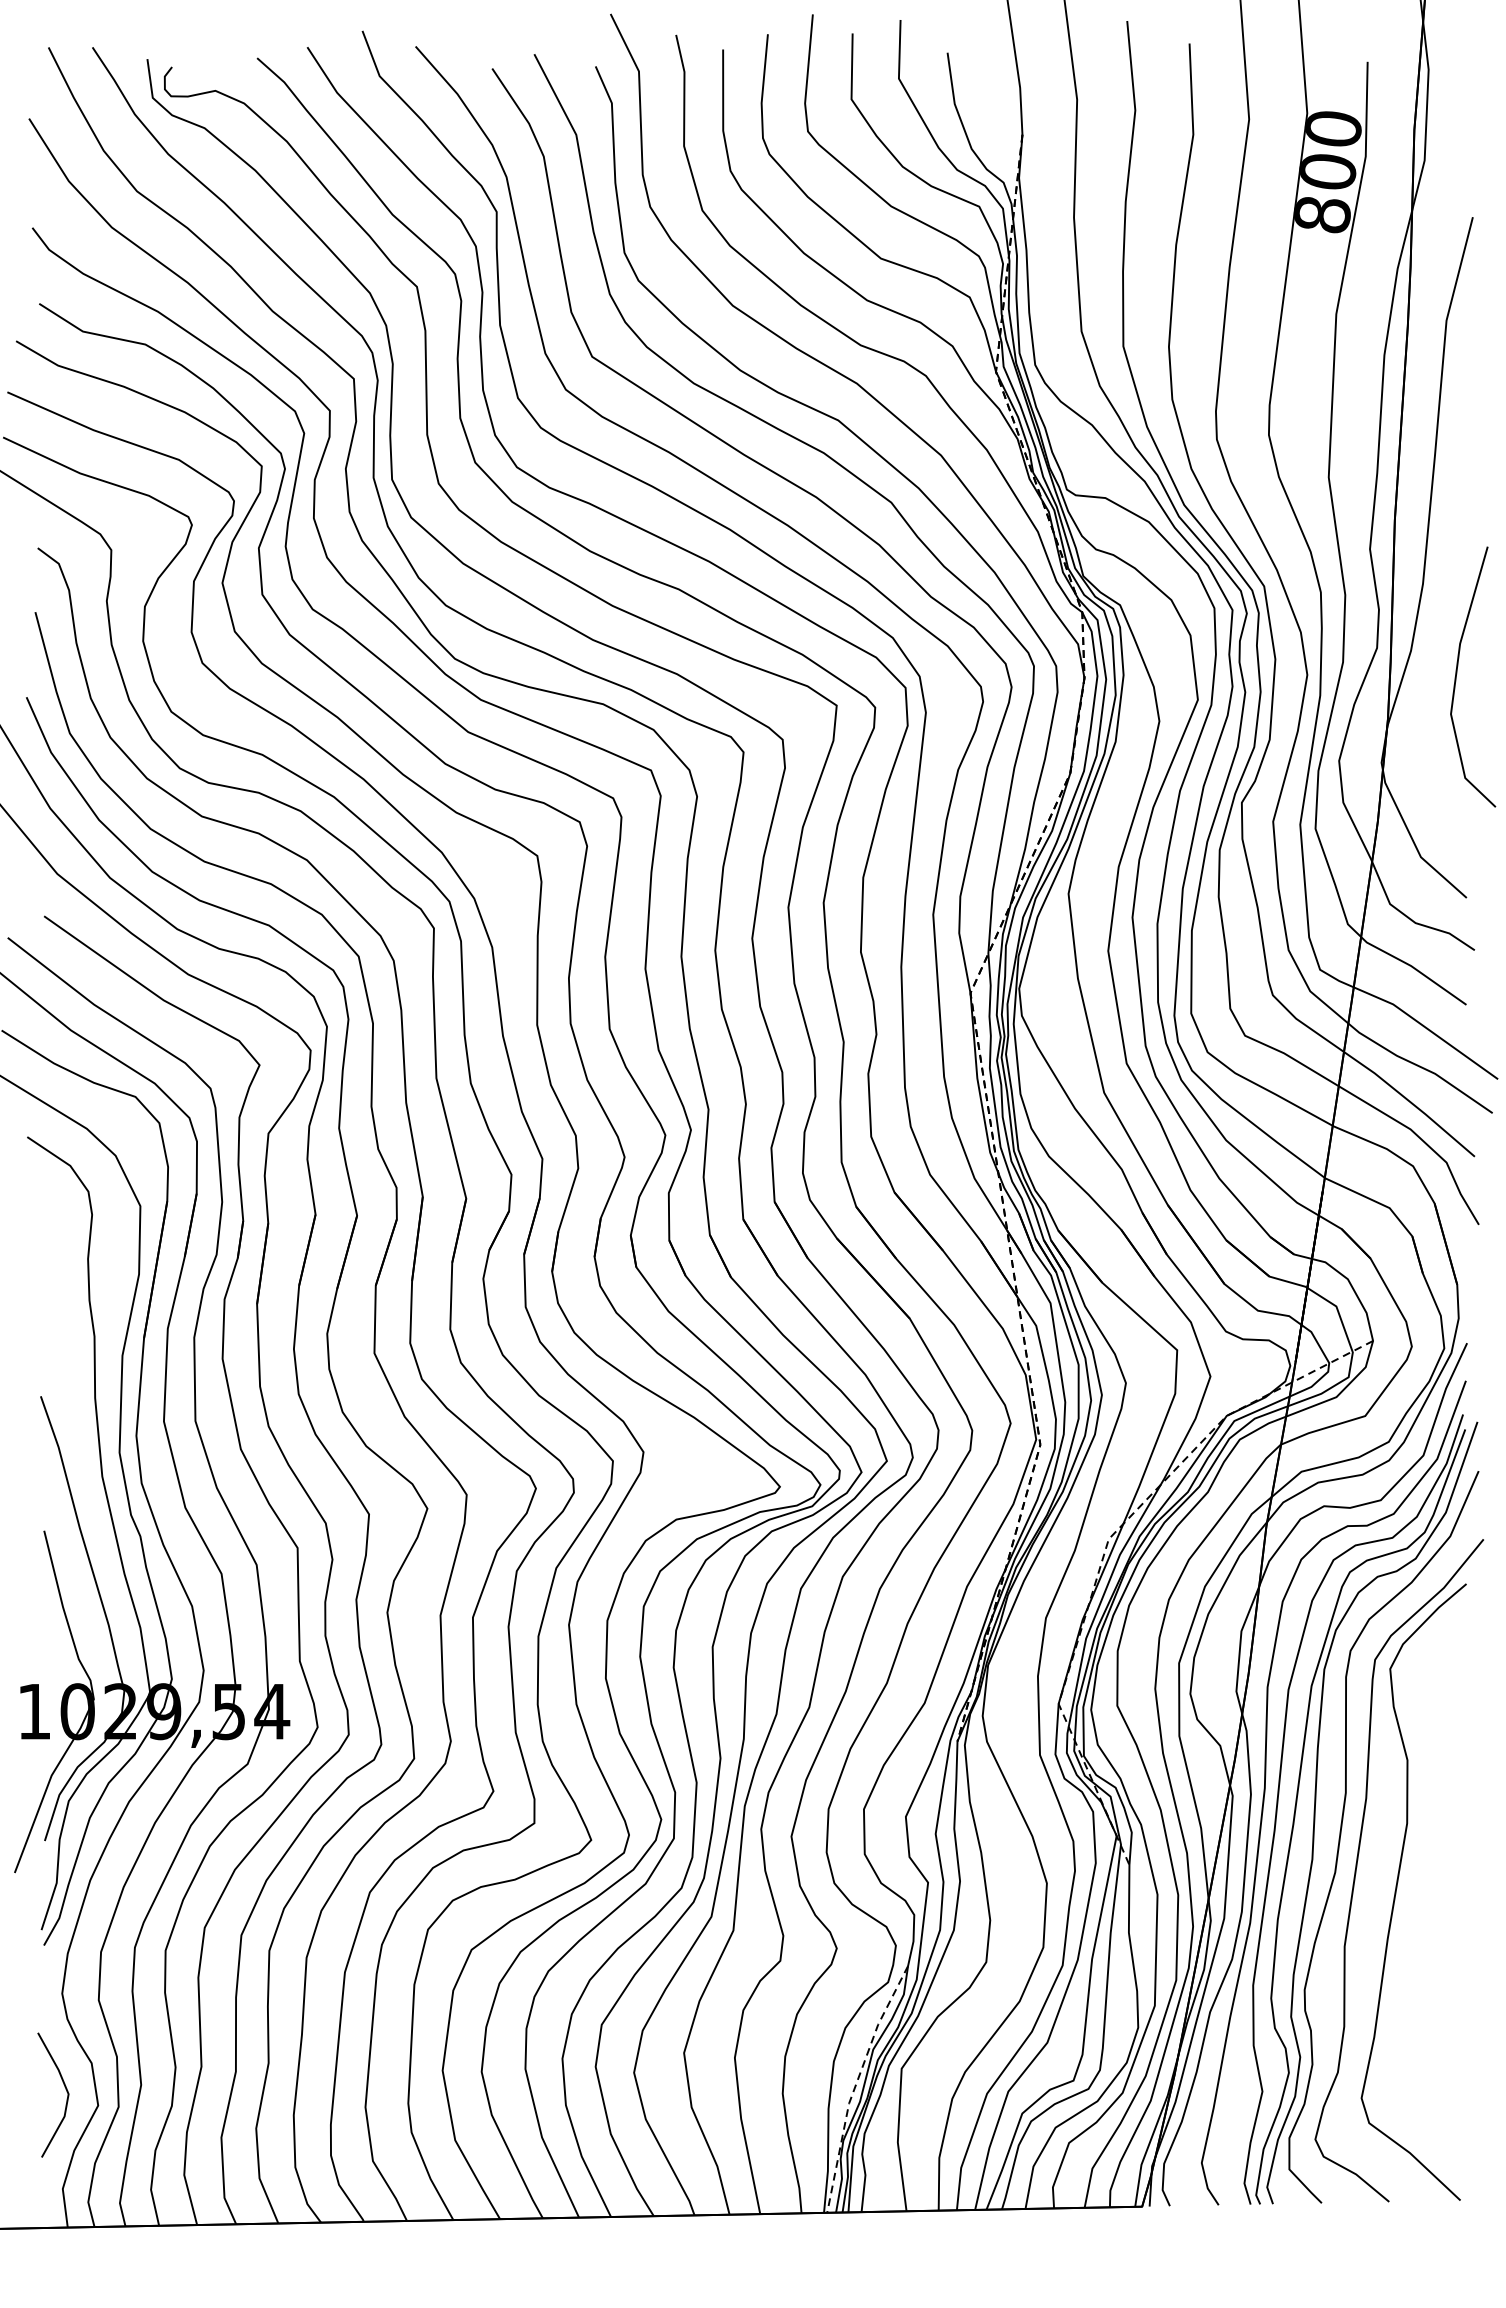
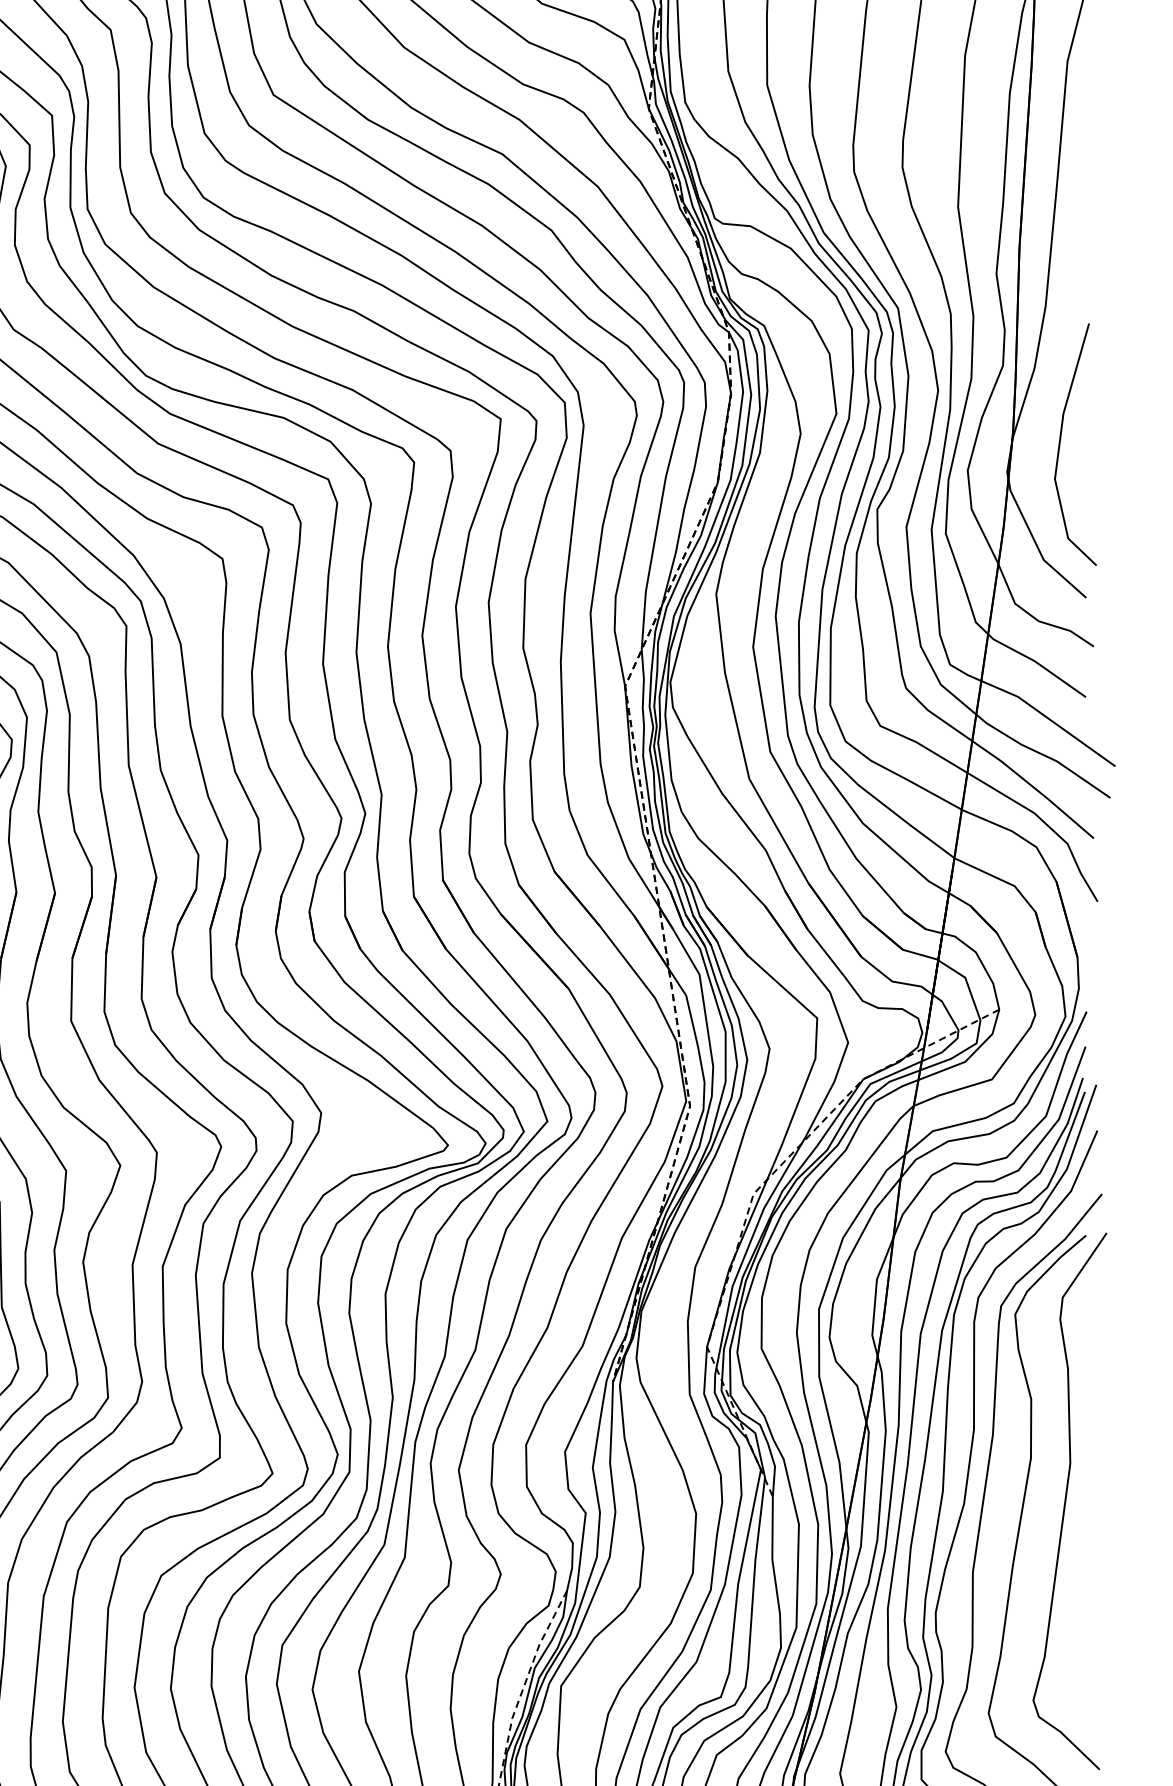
line: (1457, 674) -> (1061, 442), moved
curve: (1445, 1869) -> (1066, 1500), added

